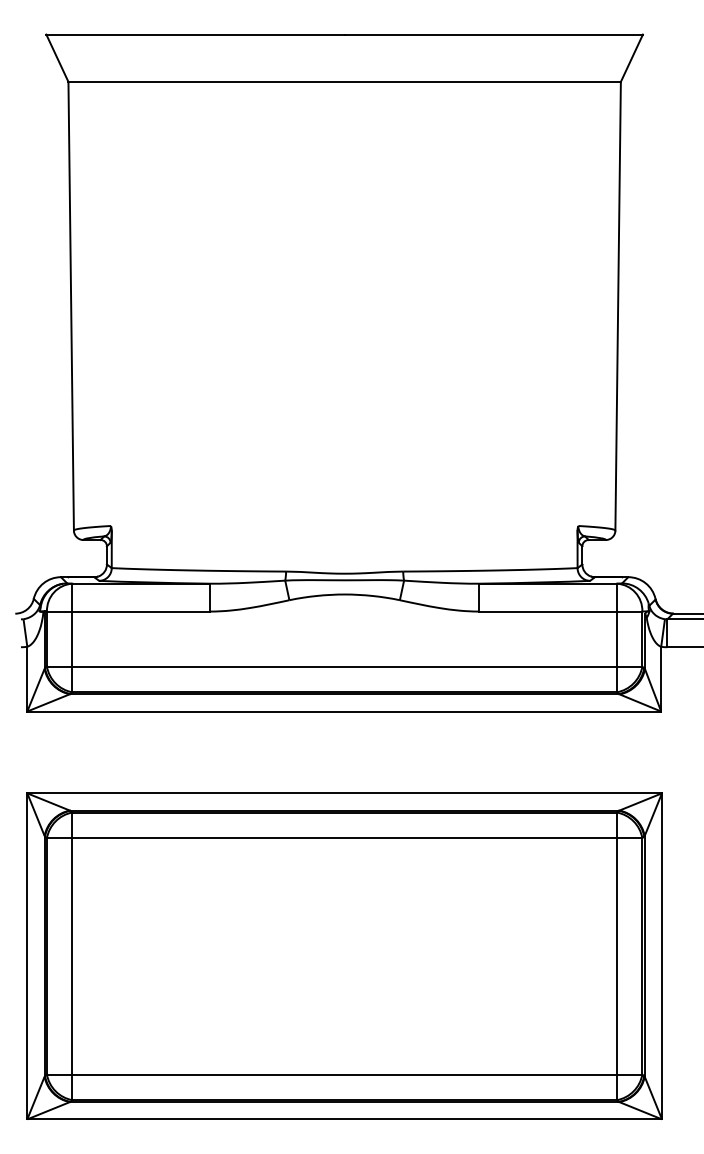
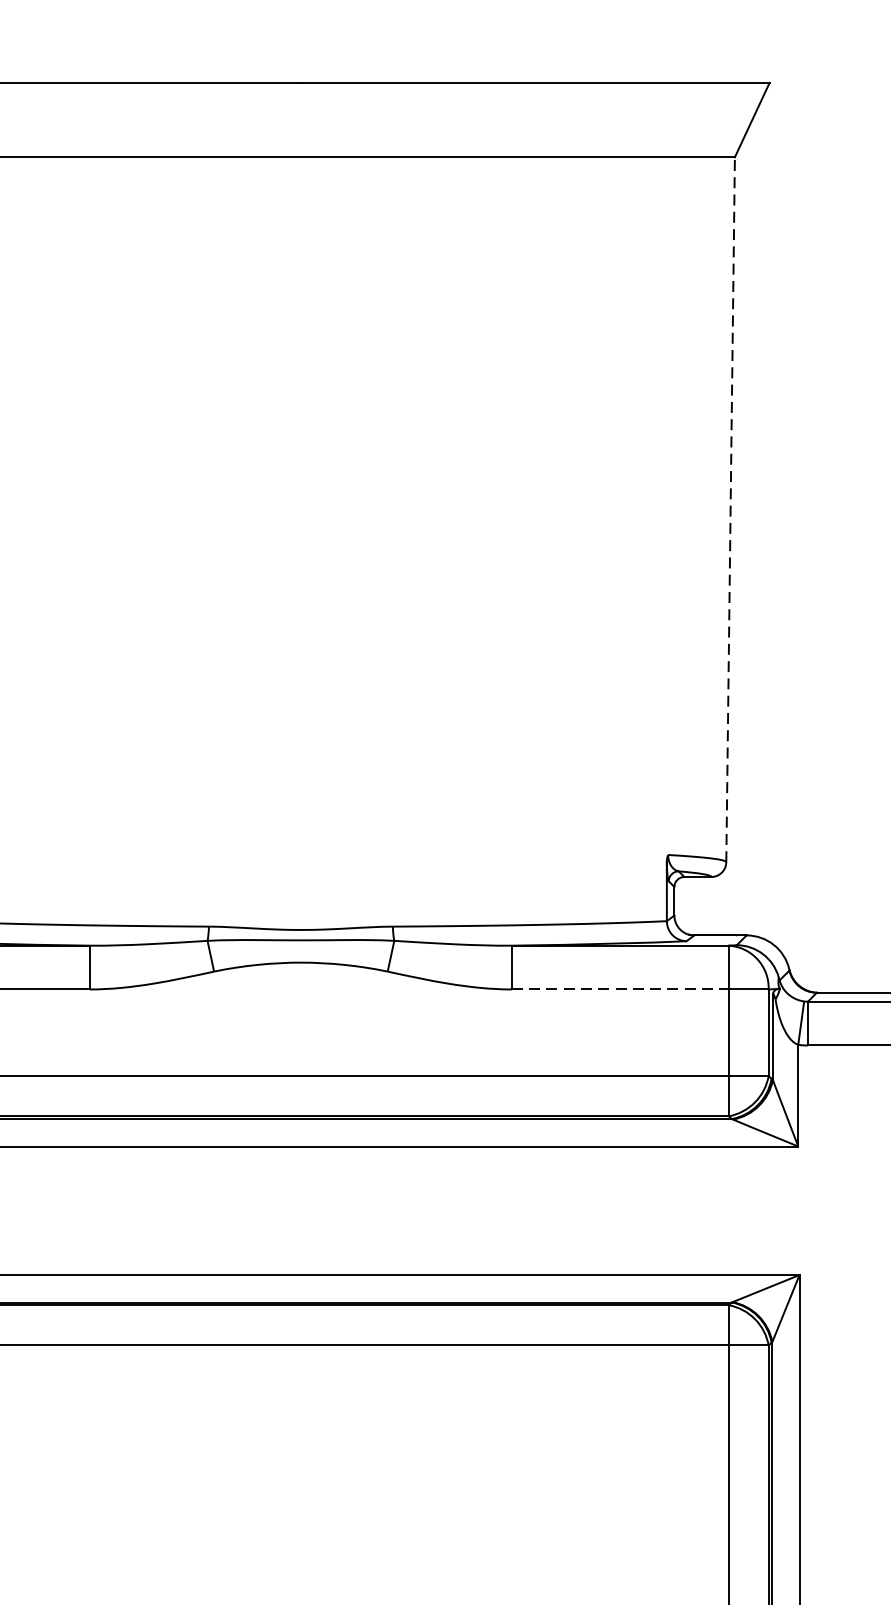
line: (618, 305) -> (731, 508), solid -> dashed
line: (548, 611) -> (621, 989), solid -> dashed

